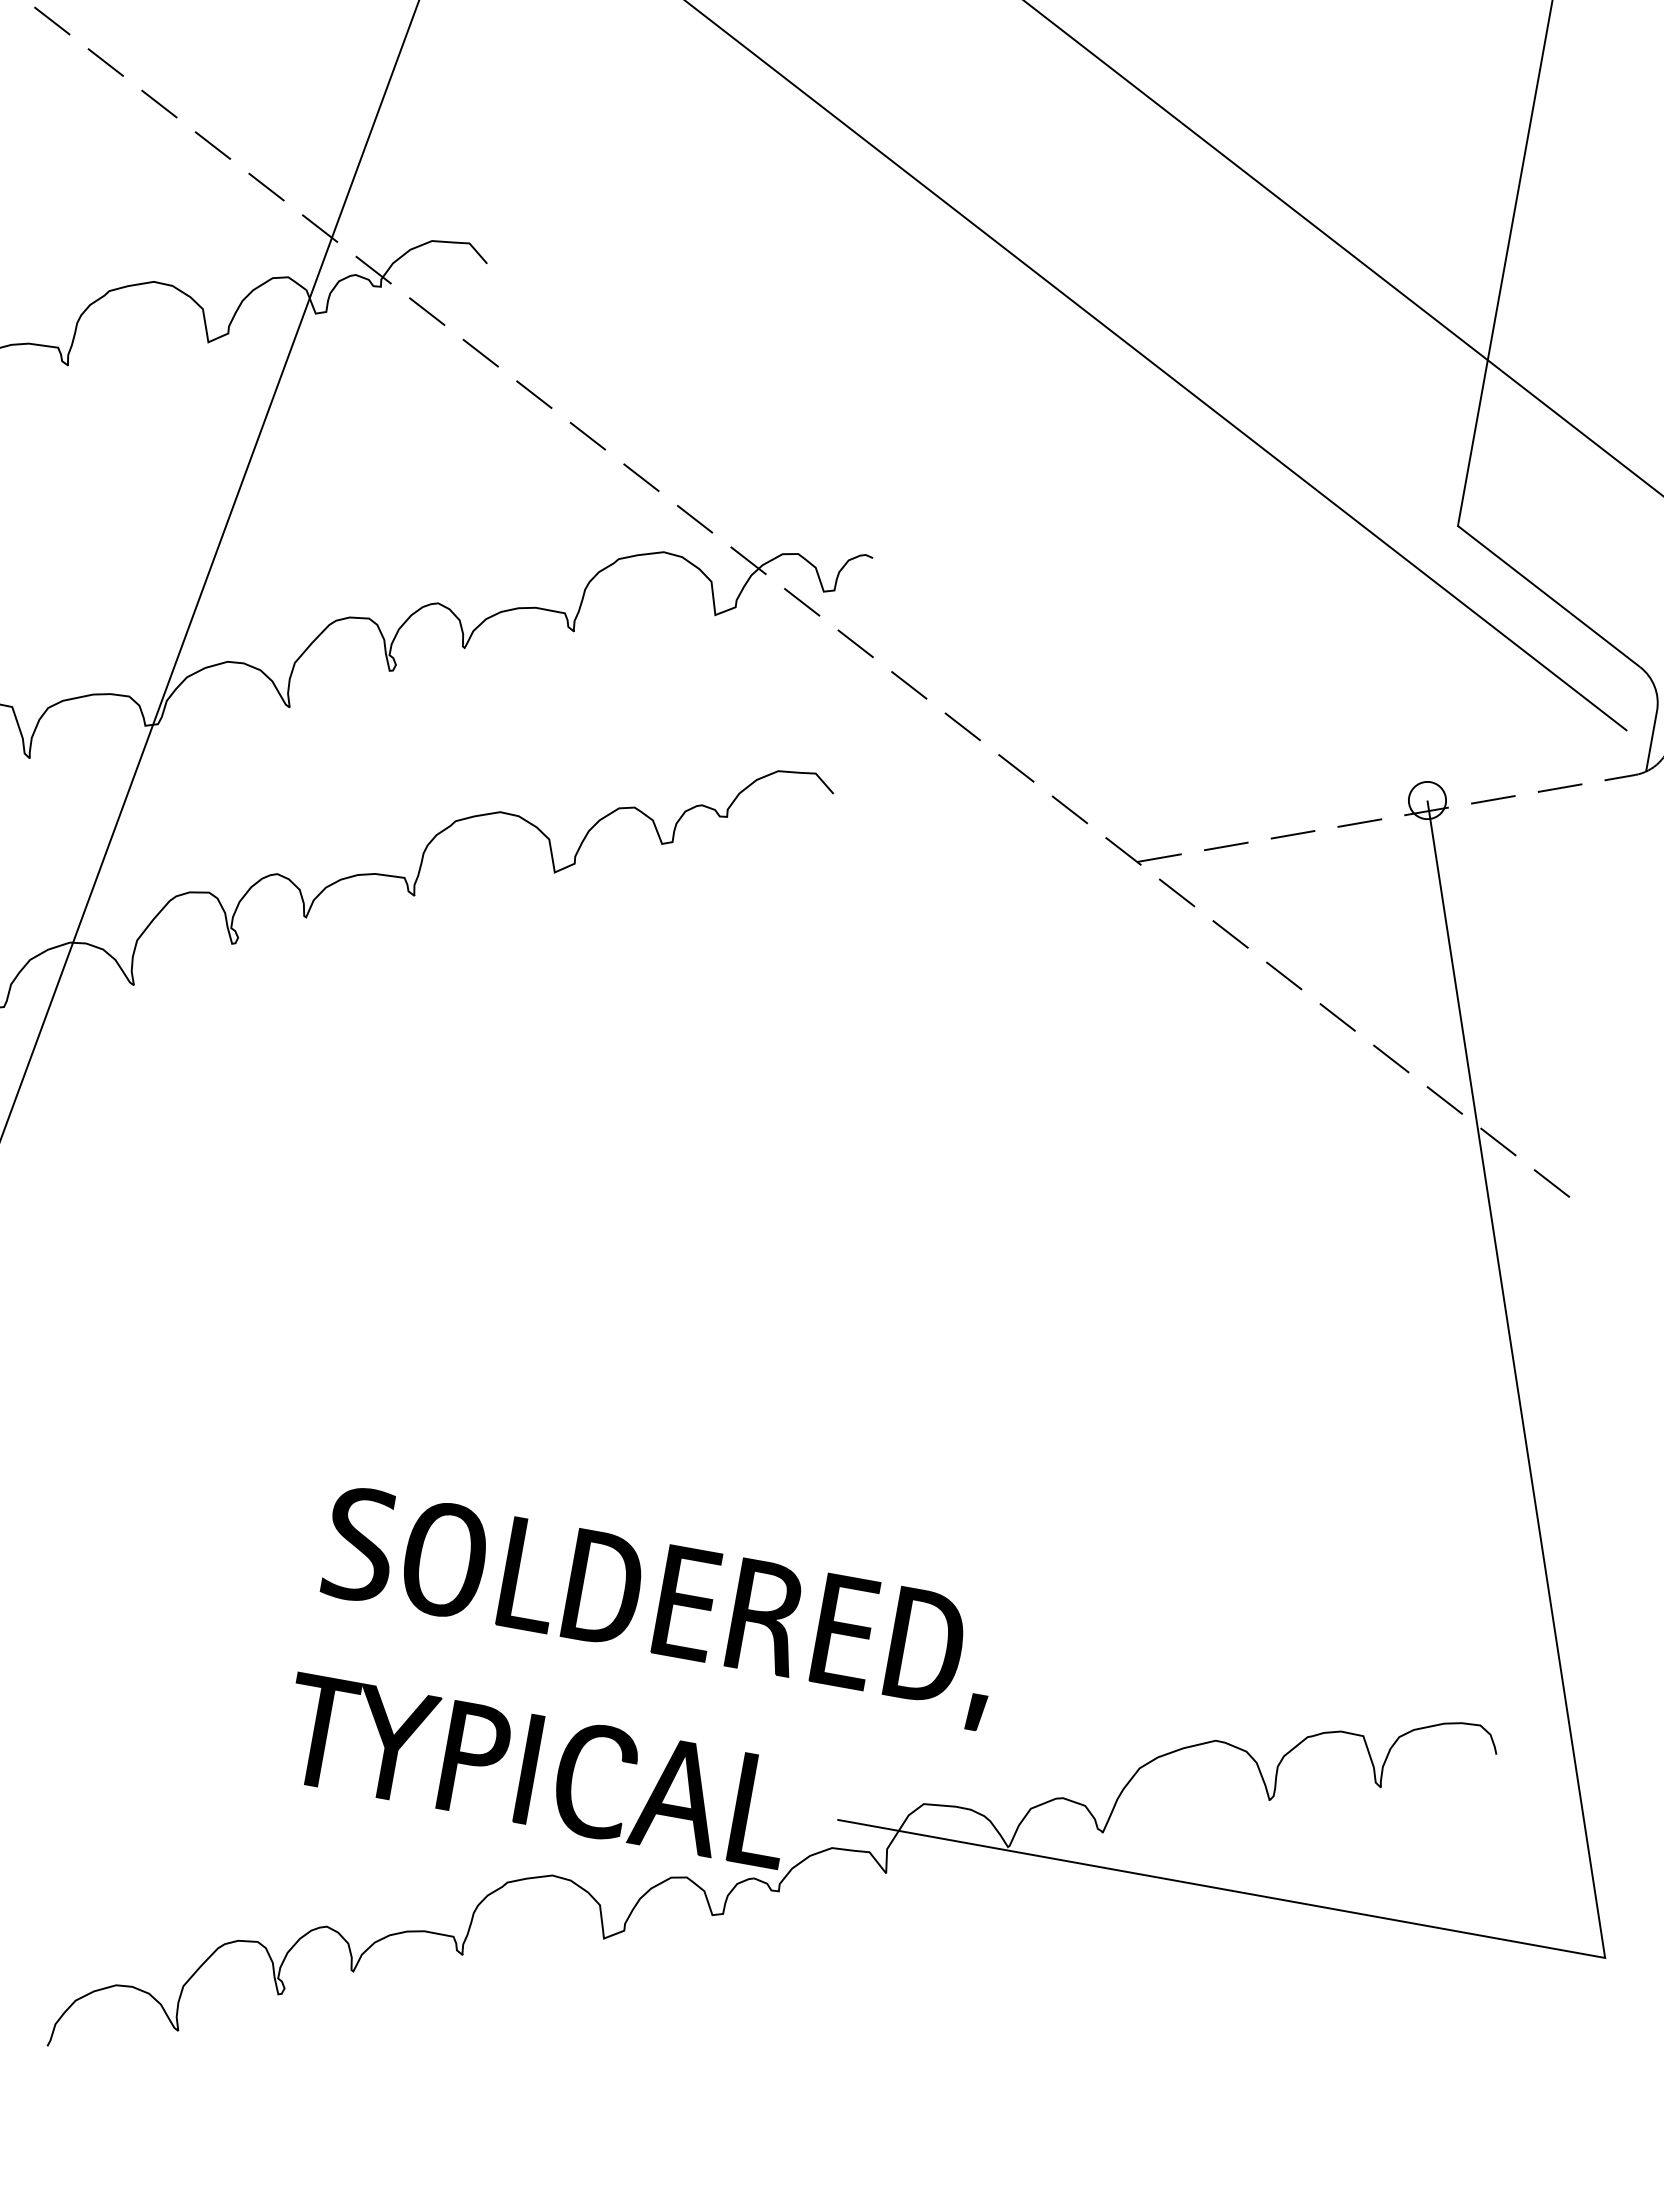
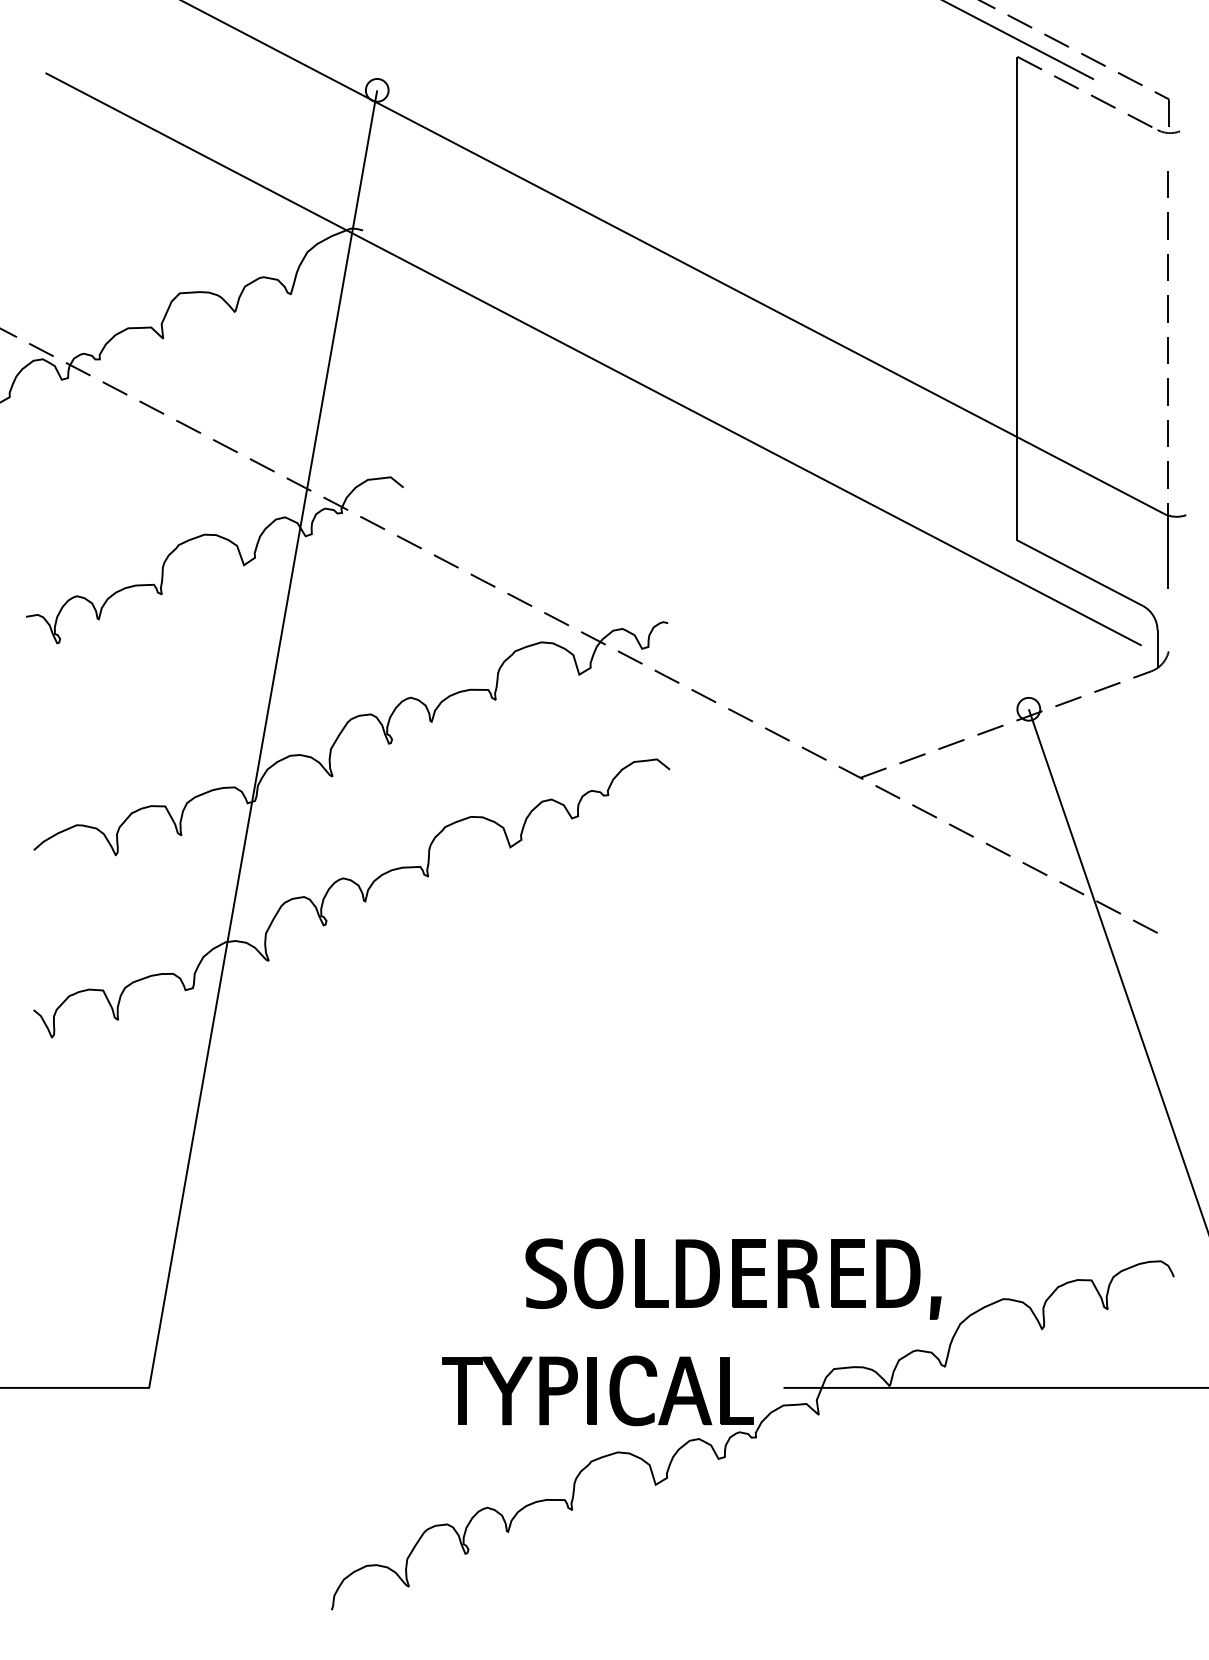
part: (660, 1606) -> (733, 1278), moved

